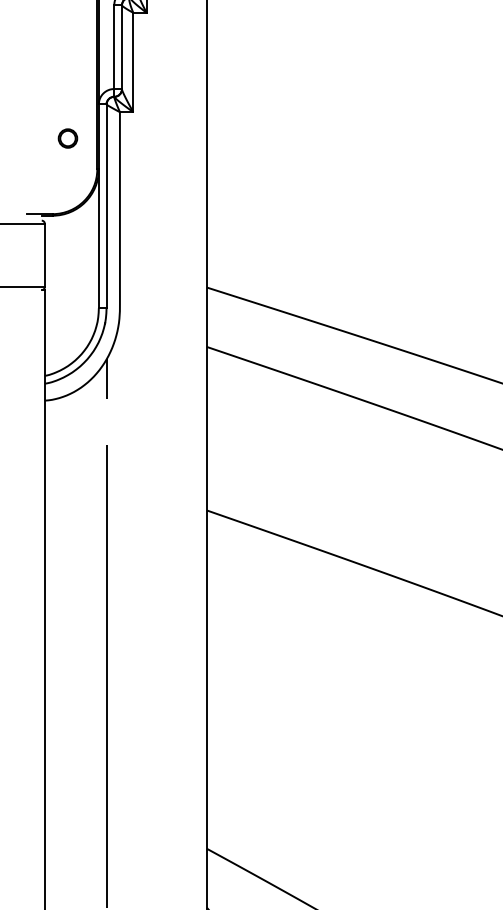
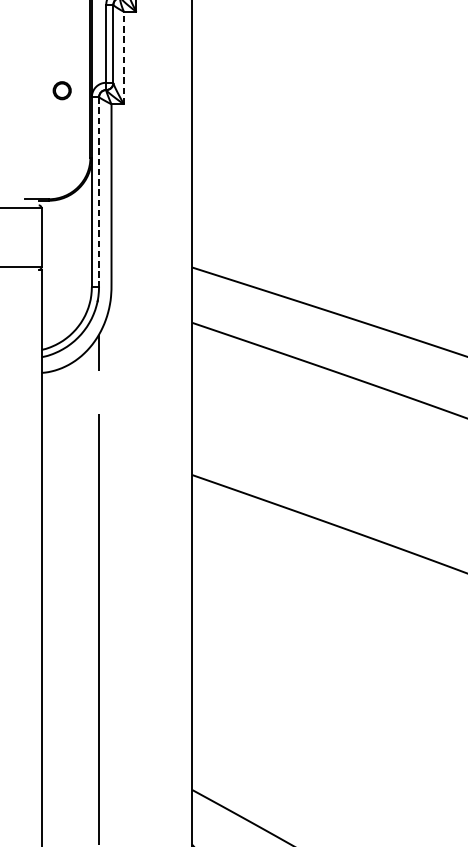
line: (133, 62) -> (124, 58), solid -> dashed
part: (67, 138) -> (61, 90), moved
line: (106, 206) -> (99, 192), solid -> dashed

